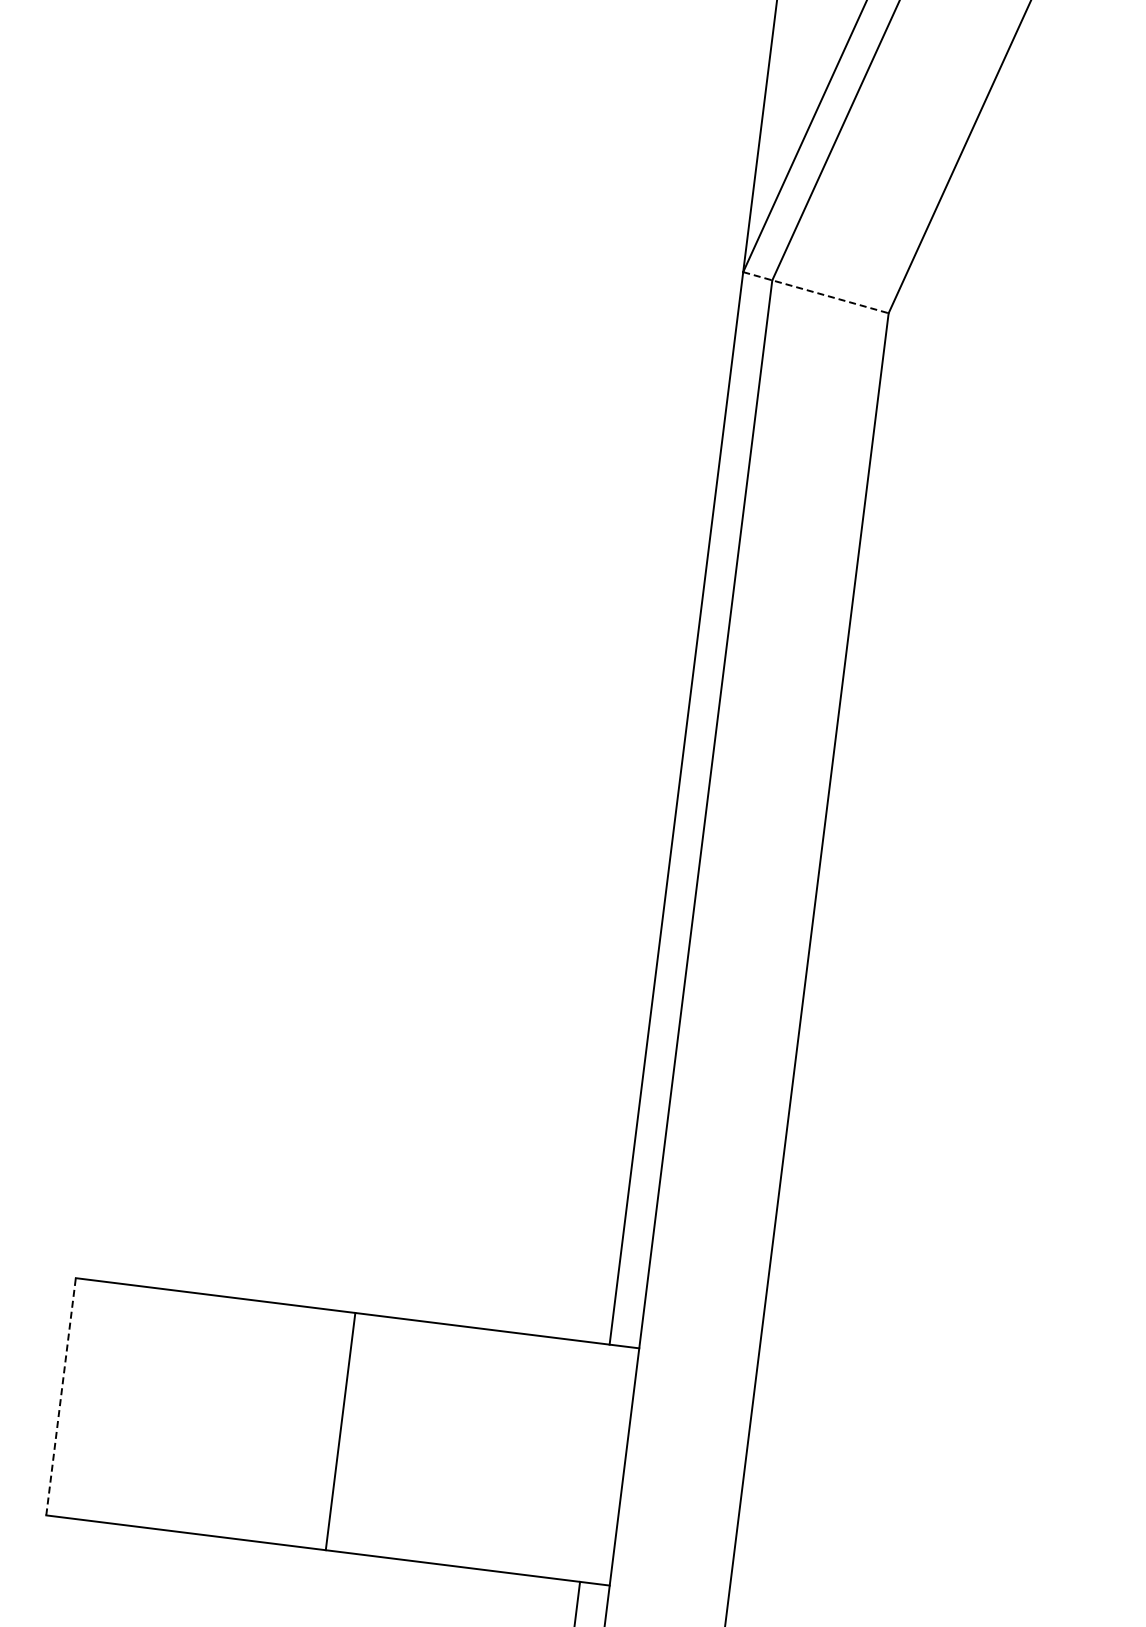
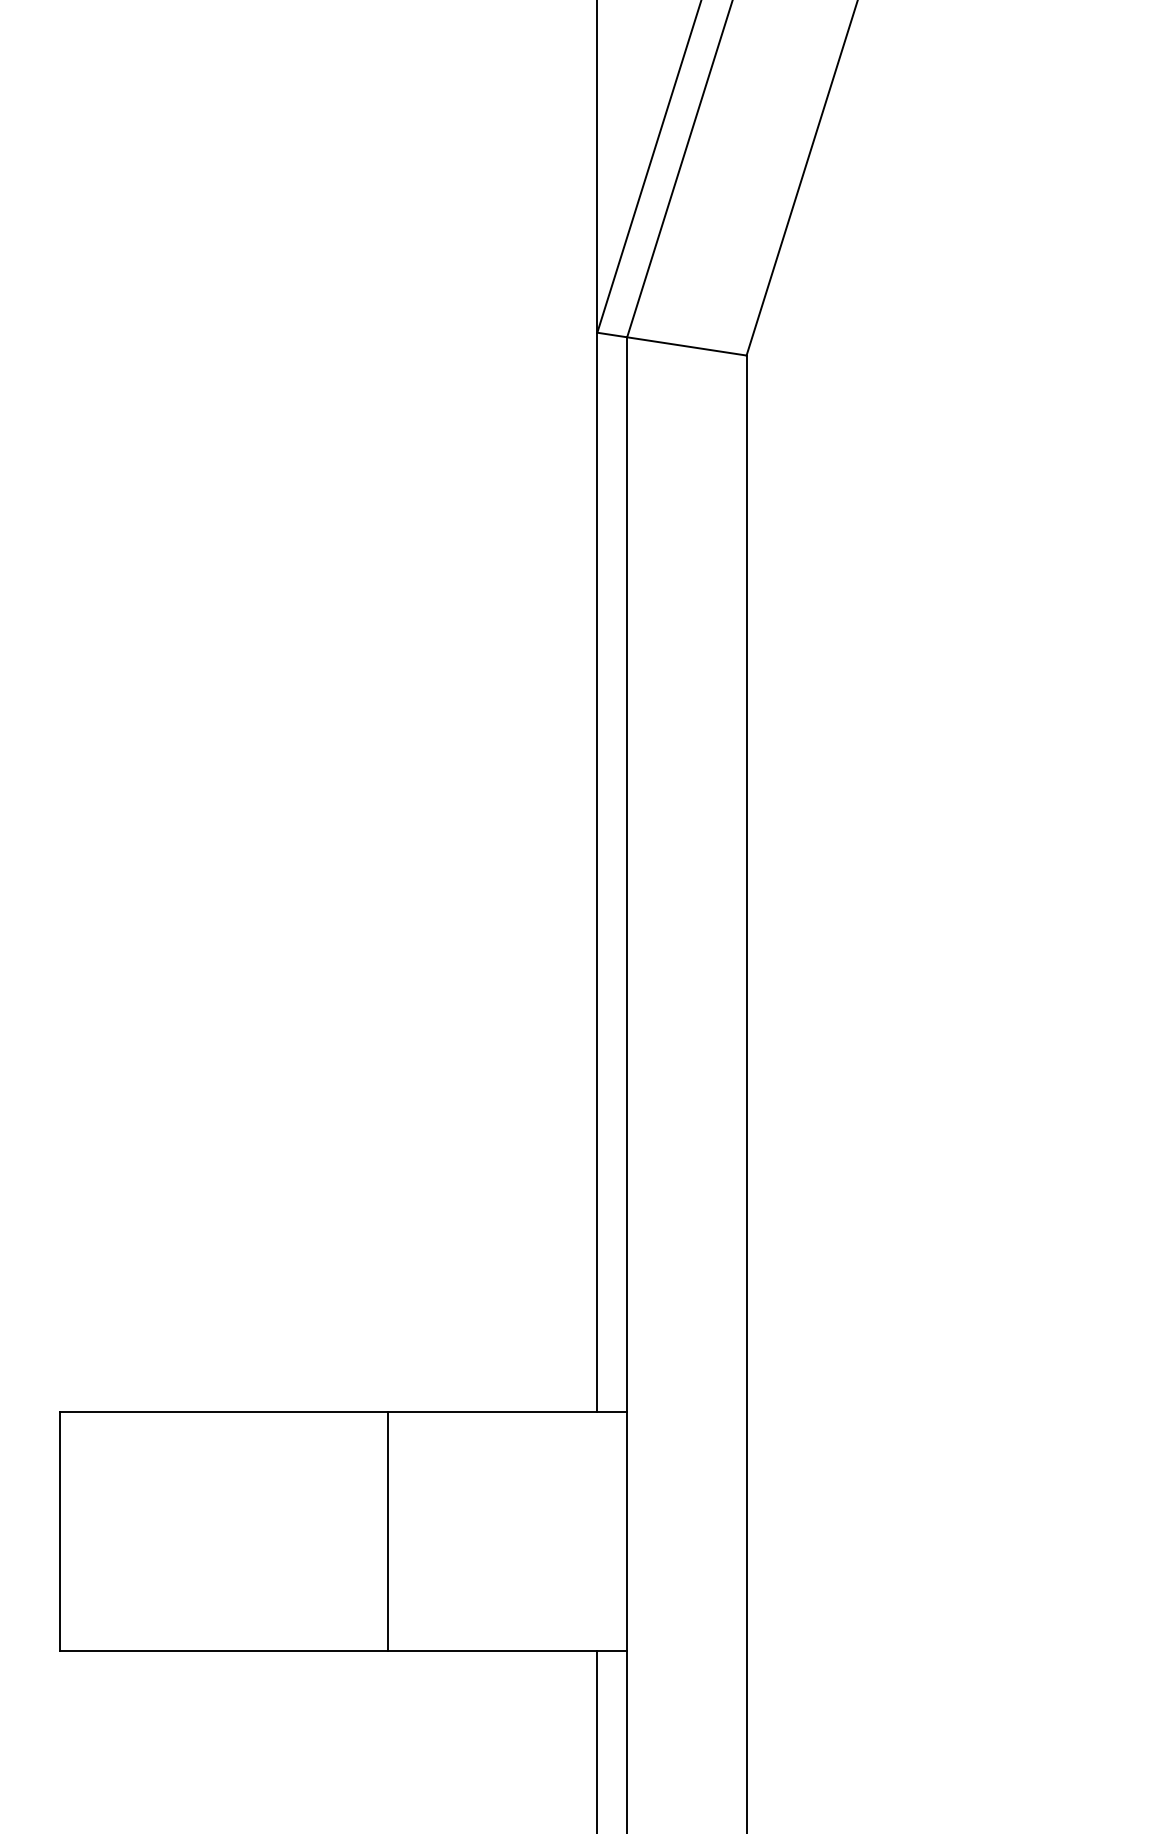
line: (816, 293) -> (672, 344), dashed -> solid
line: (61, 1396) -> (60, 1531), dashed -> solid
line: (340, 1431) -> (388, 1531), moved

